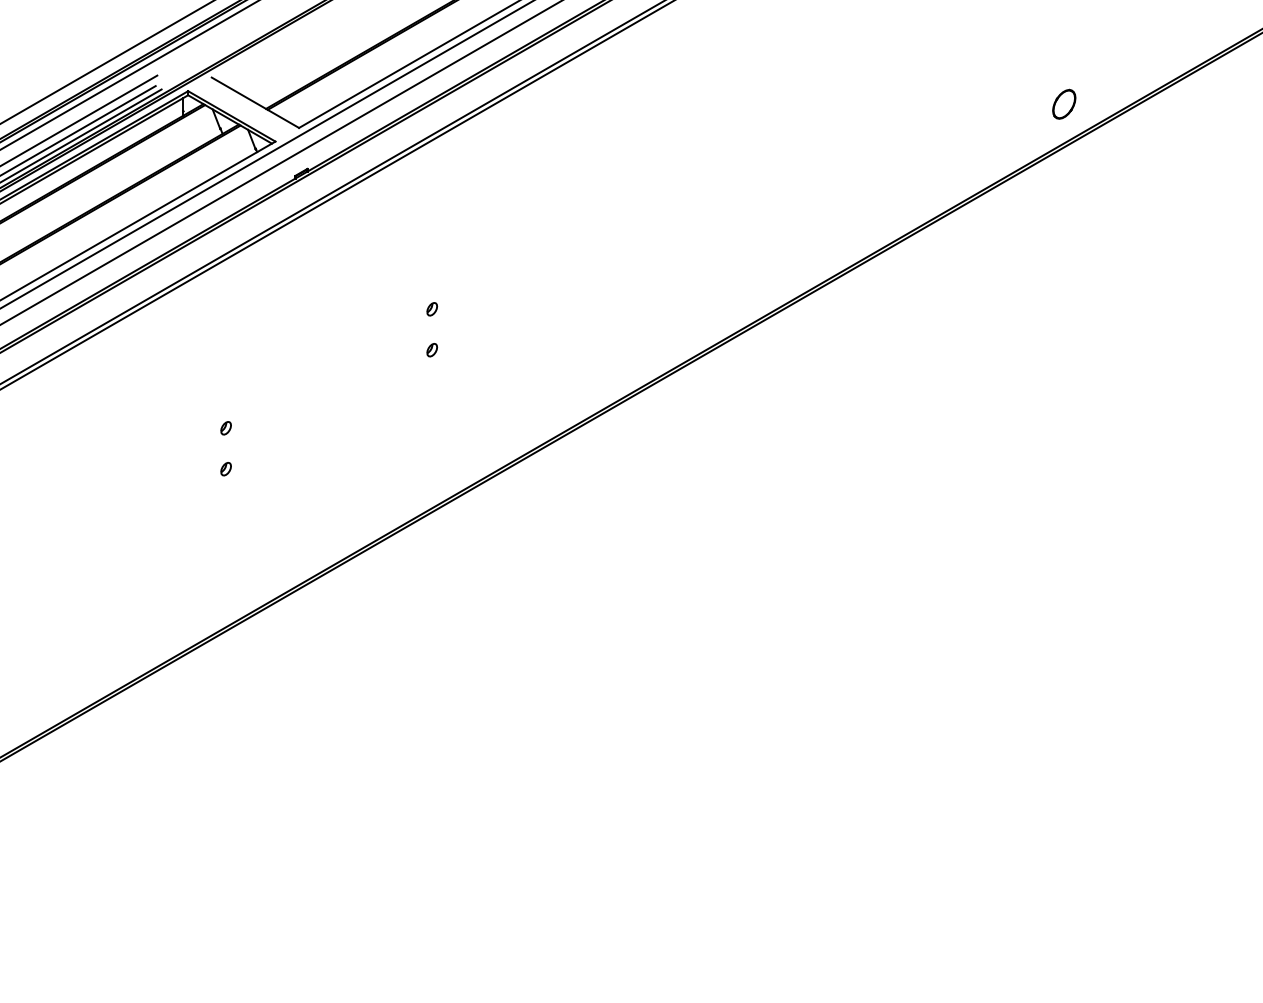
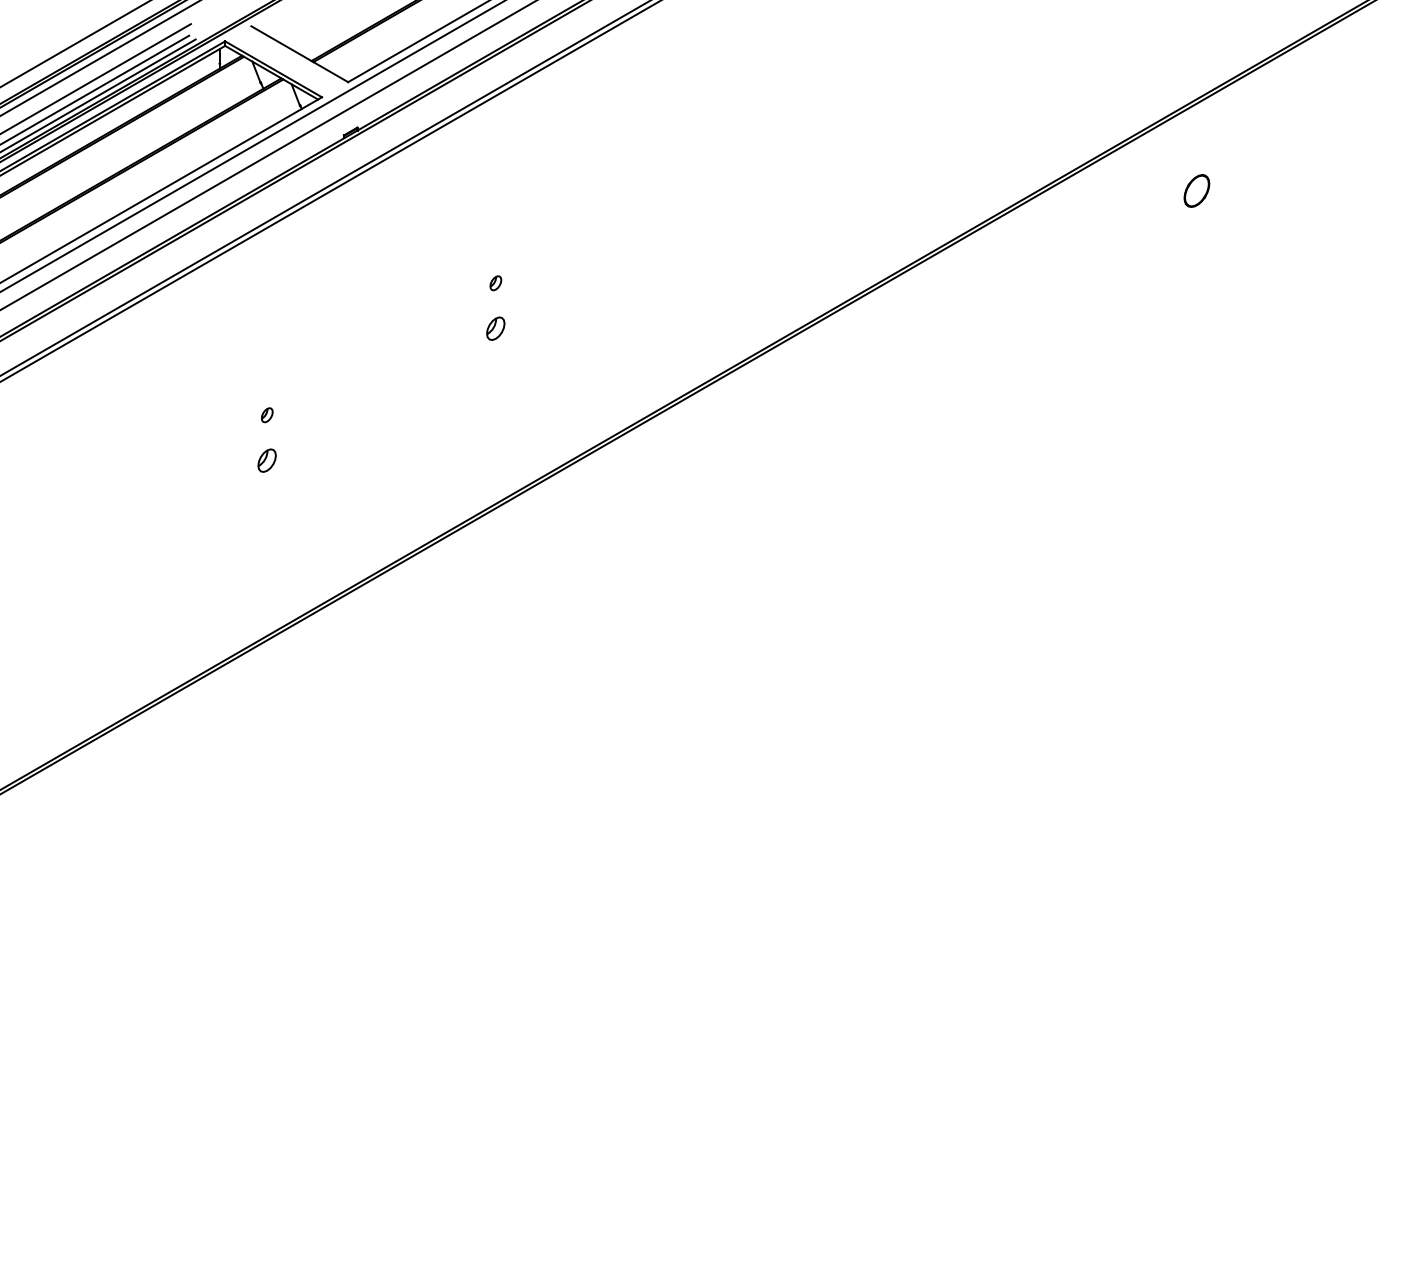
part: (1063, 103) -> (1196, 190), moved
part: (431, 350) -> (495, 328), size x1.6
part: (226, 469) -> (267, 460), size x1.6

